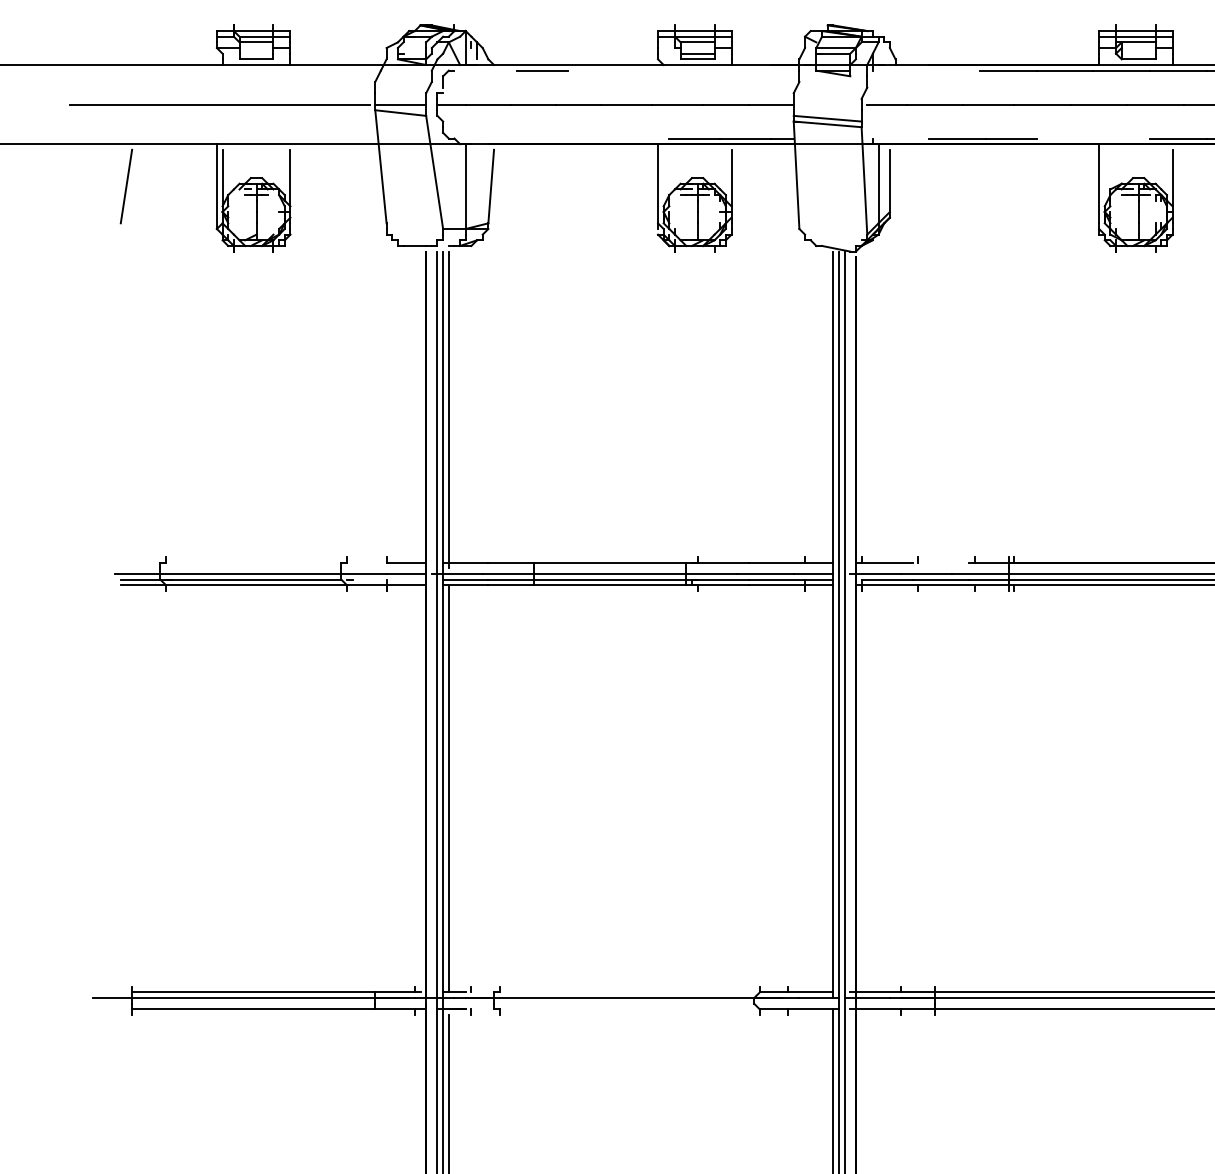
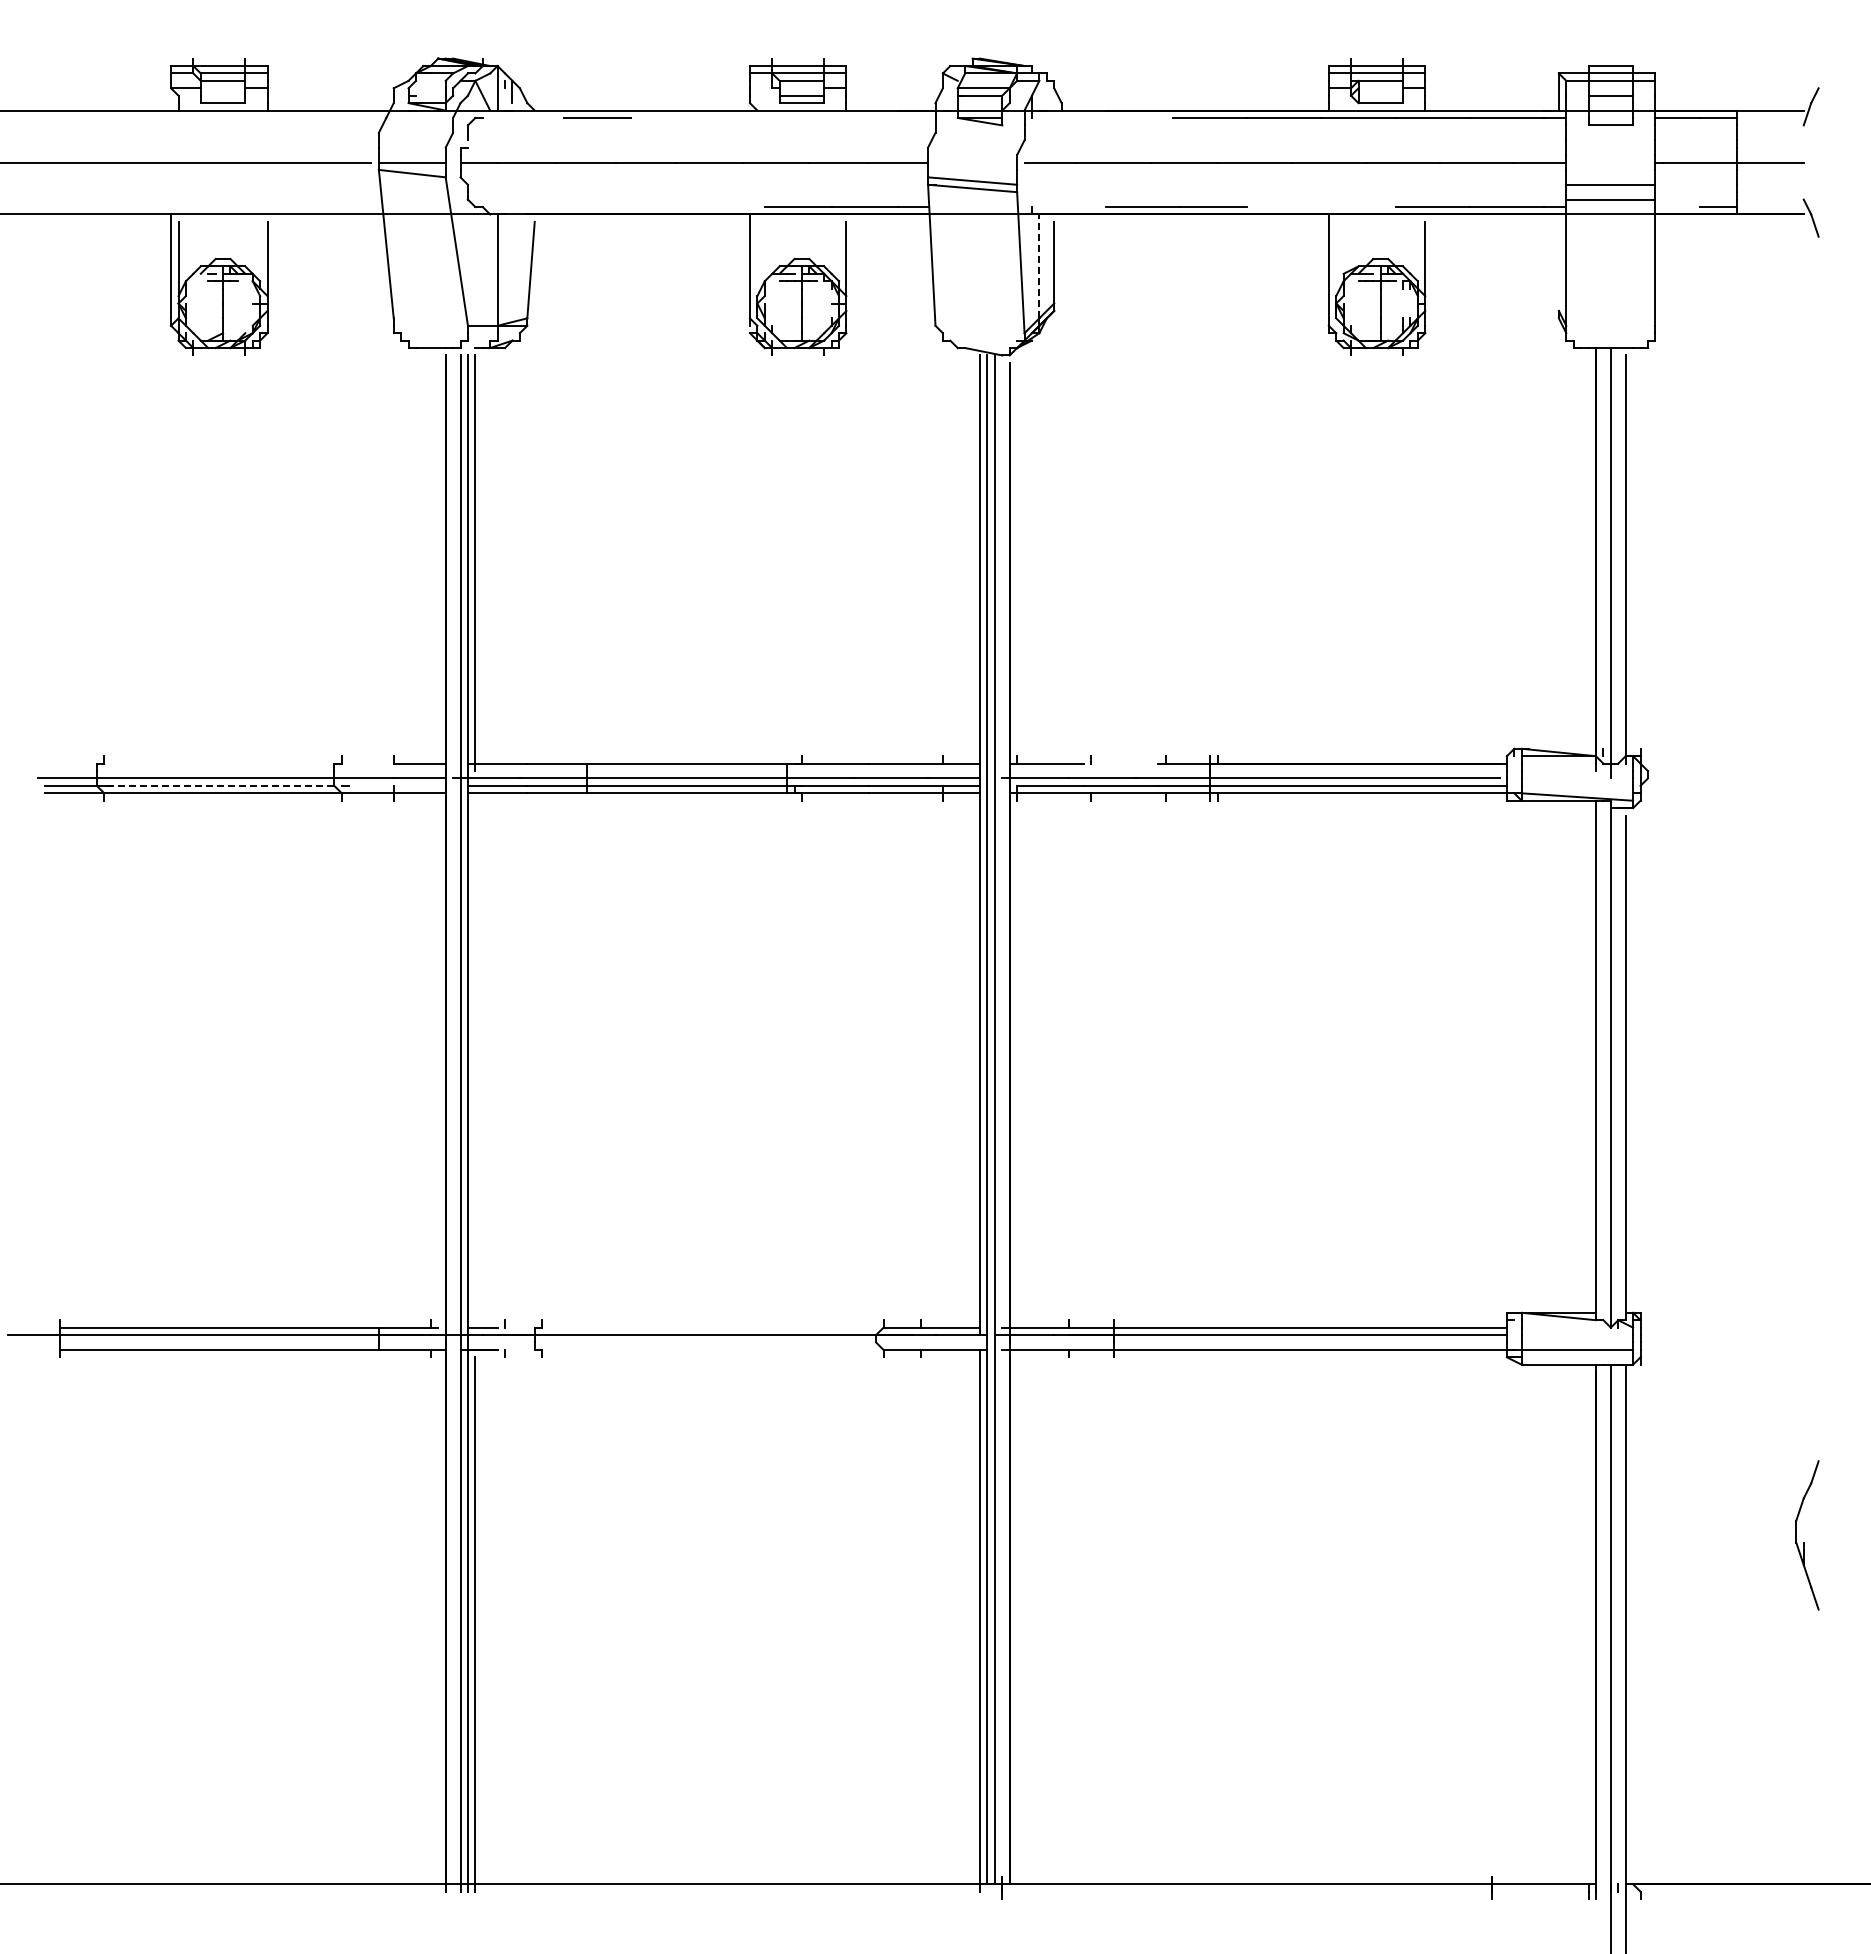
line: (878, 183) -> (1039, 266), solid -> dashed
line: (125, 186) -> (51, 269), removed
line: (250, 579) -> (215, 785), solid -> dashed
line: (448, 788) -> (475, 1060), removed

